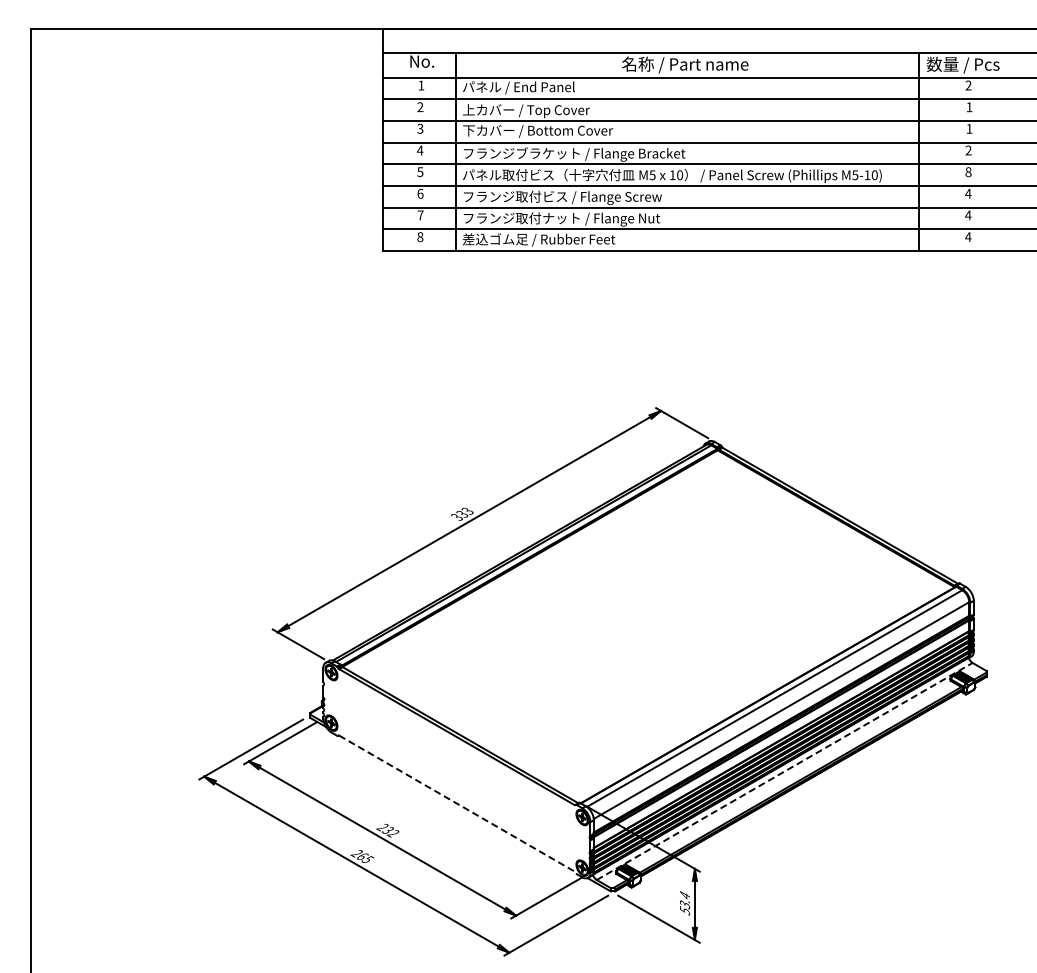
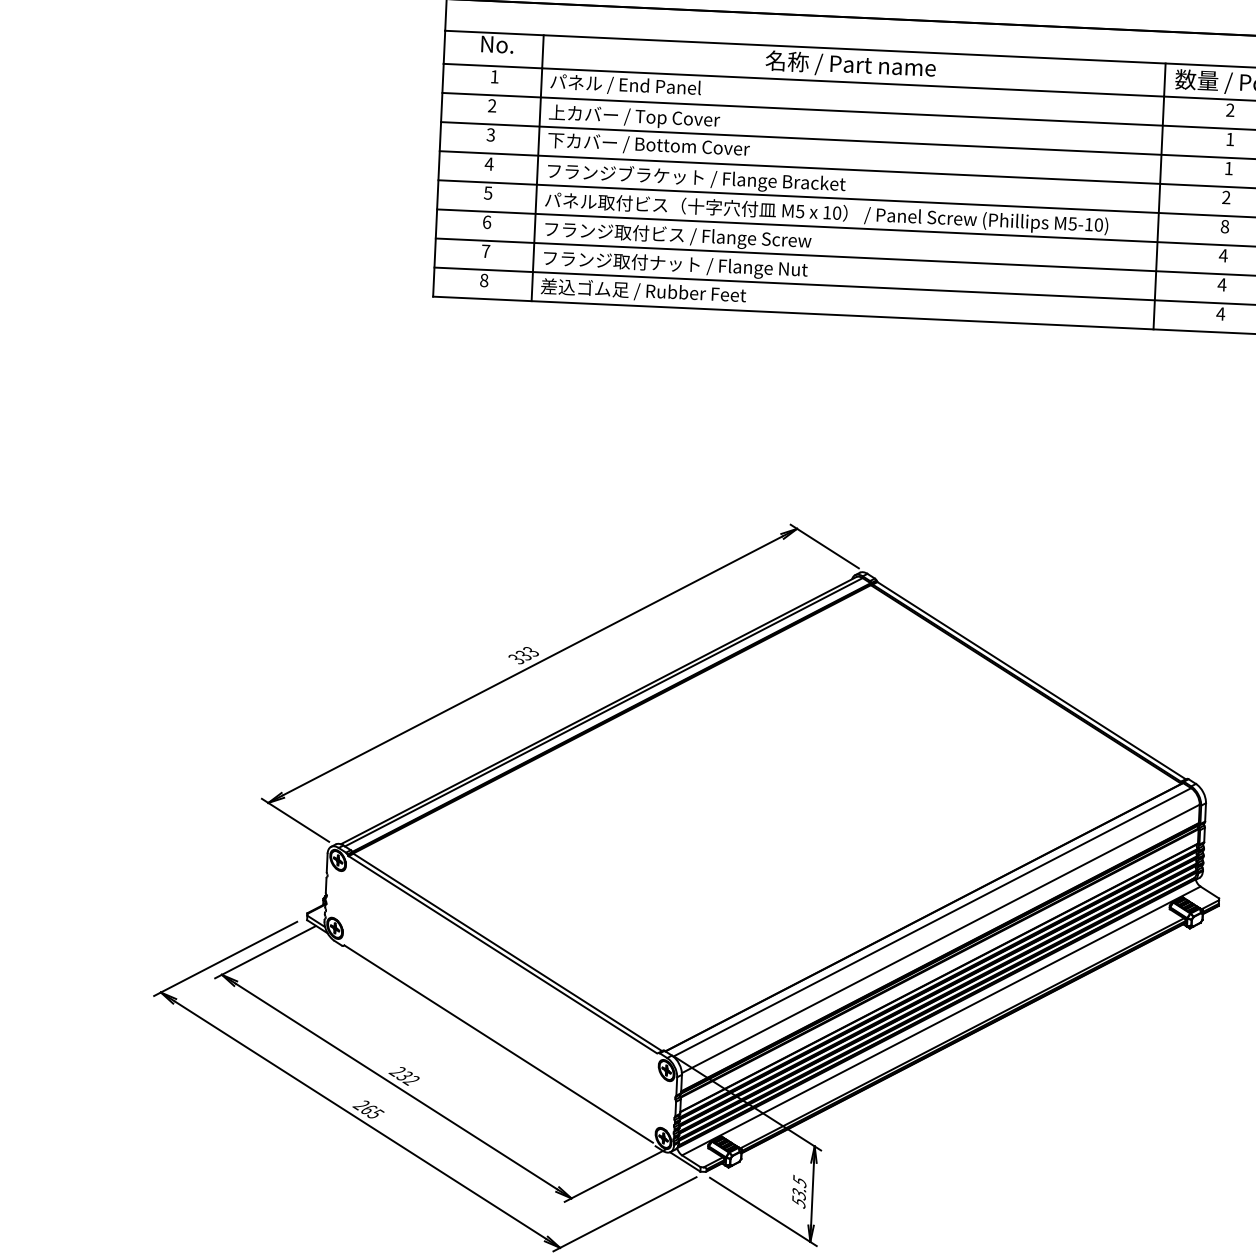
line: (785, 771) -> (942, 1021), dashed -> solid
line: (456, 803) -> (498, 1043), dashed -> solid
text: (685, 895) -> (800, 1181), 53.4 -> 53.5

